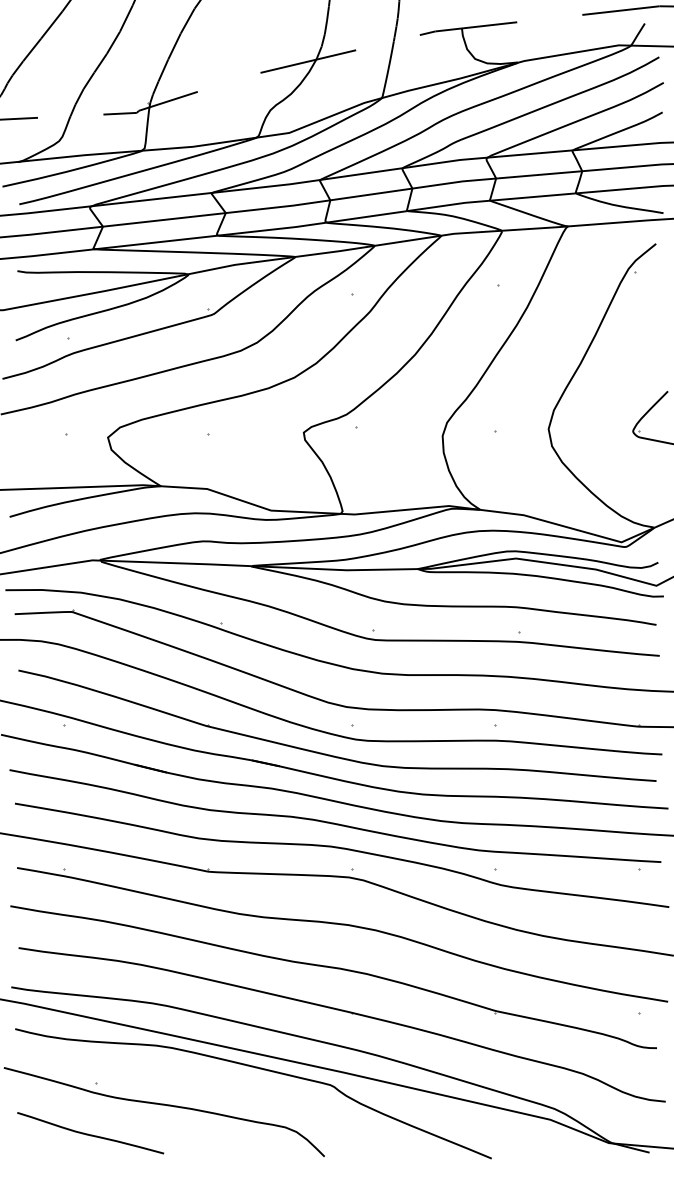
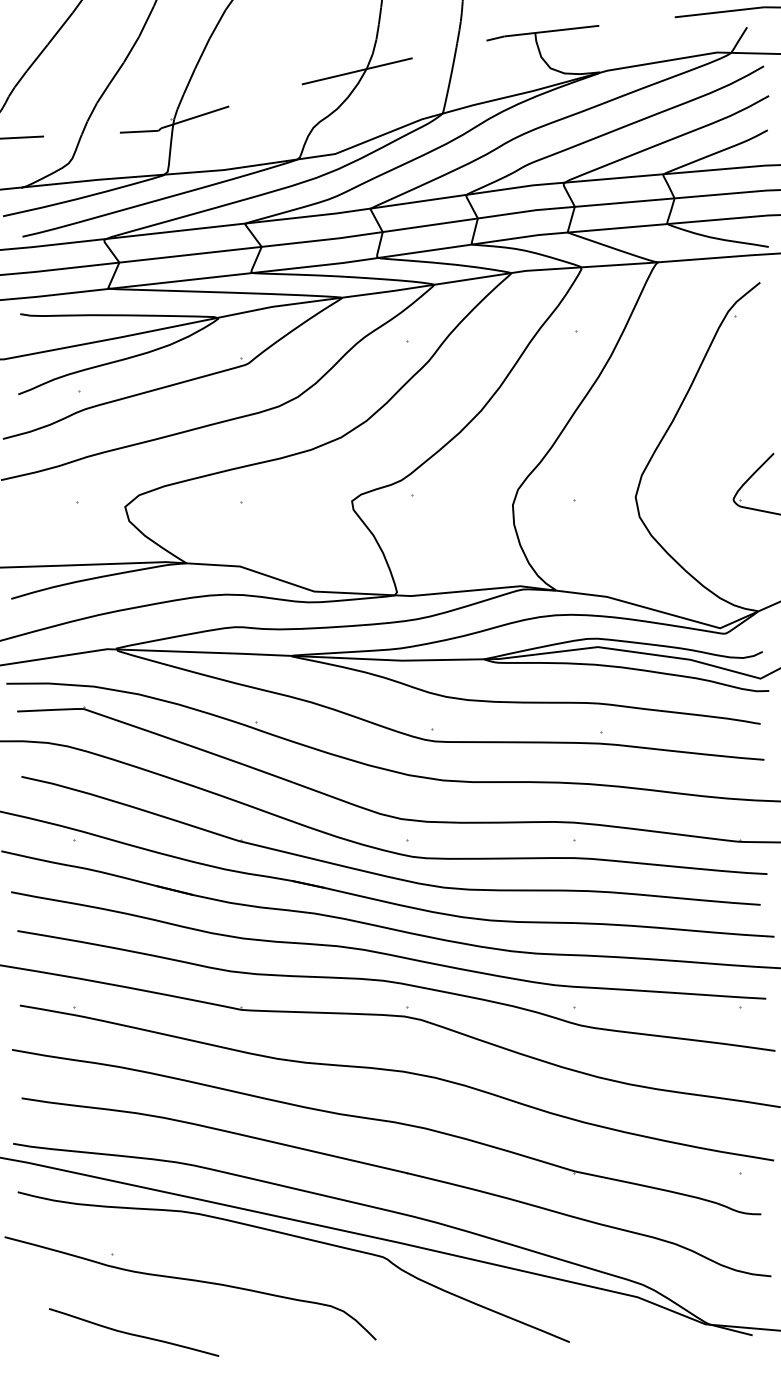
curve: (90, 1134) -> (133, 1334), moved

